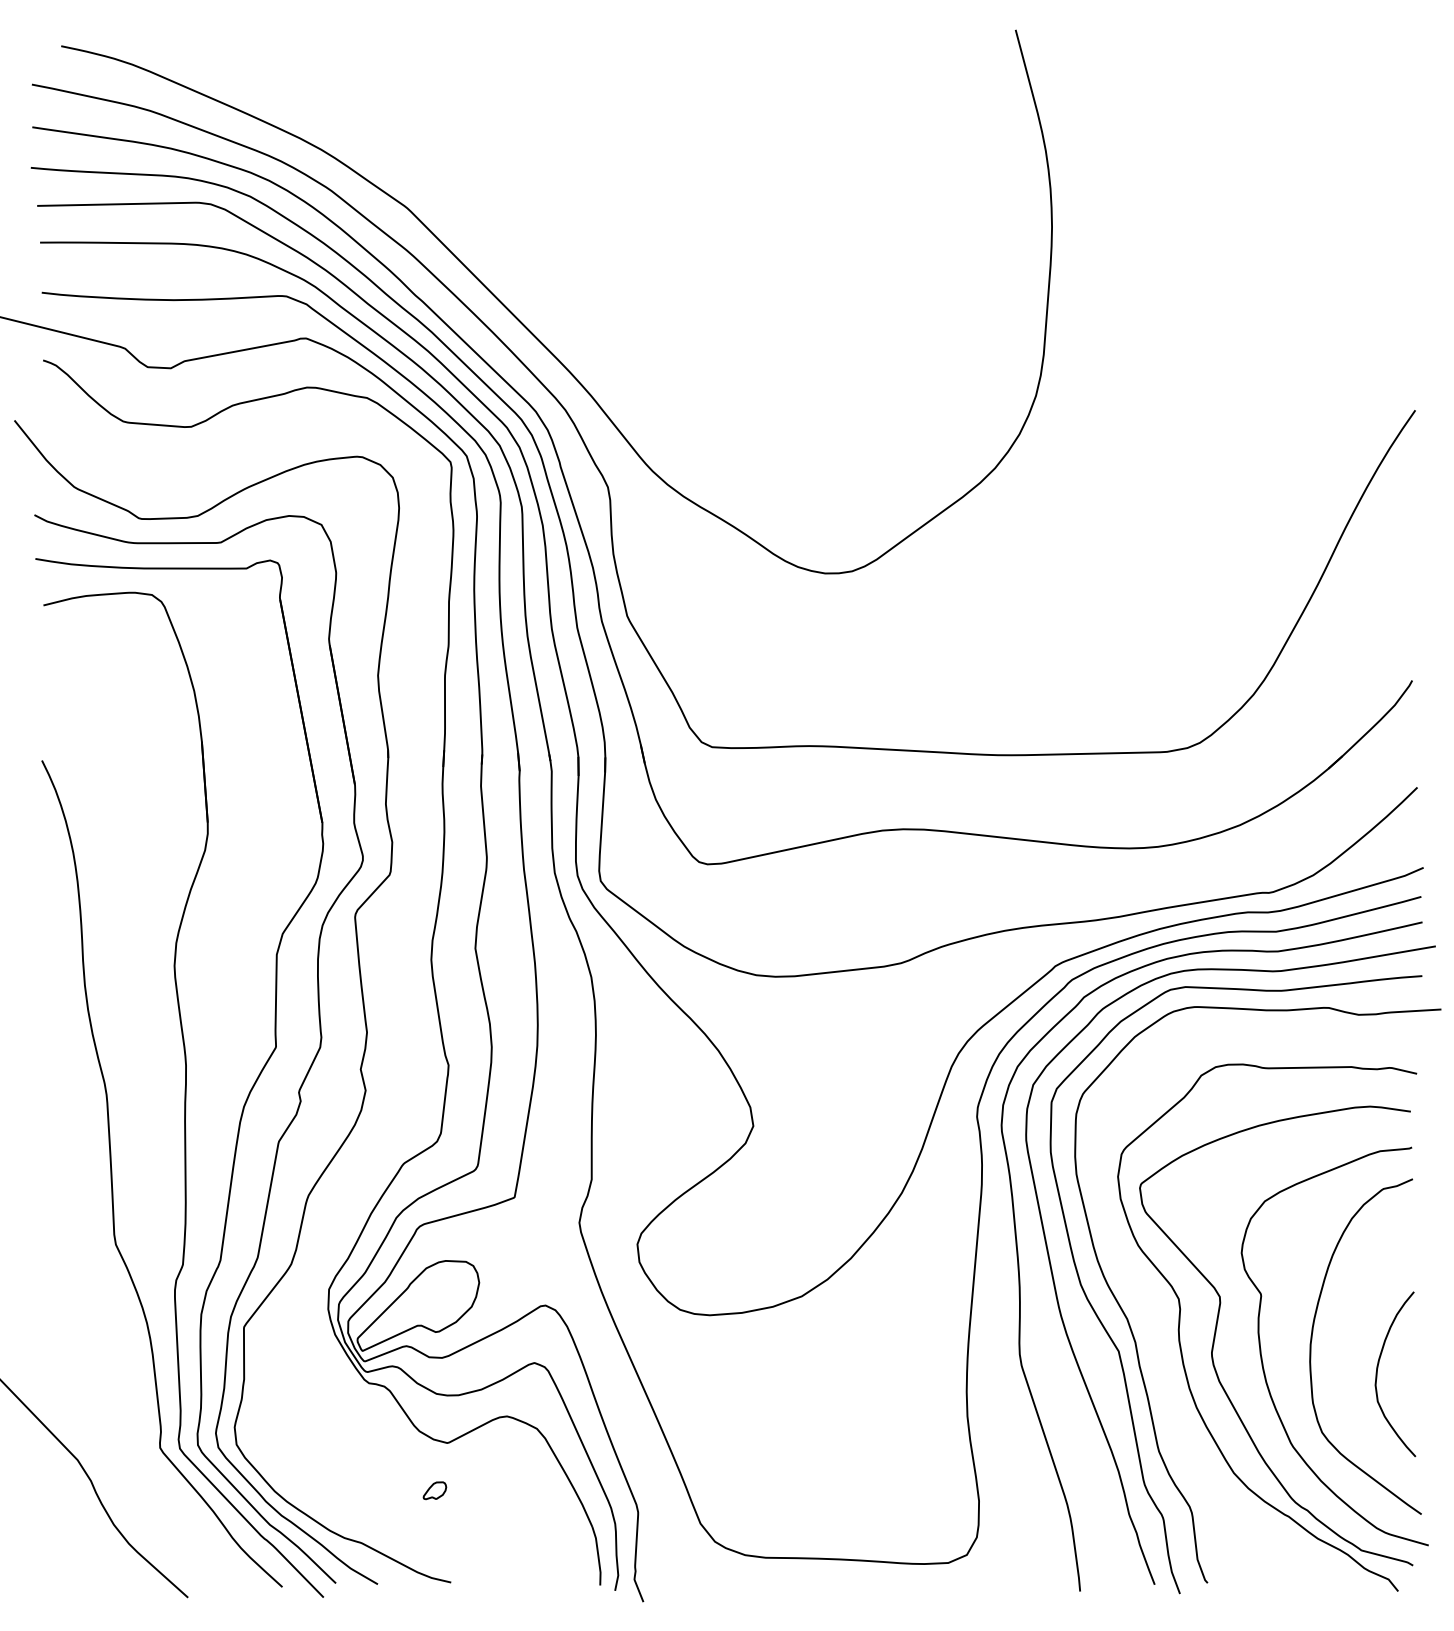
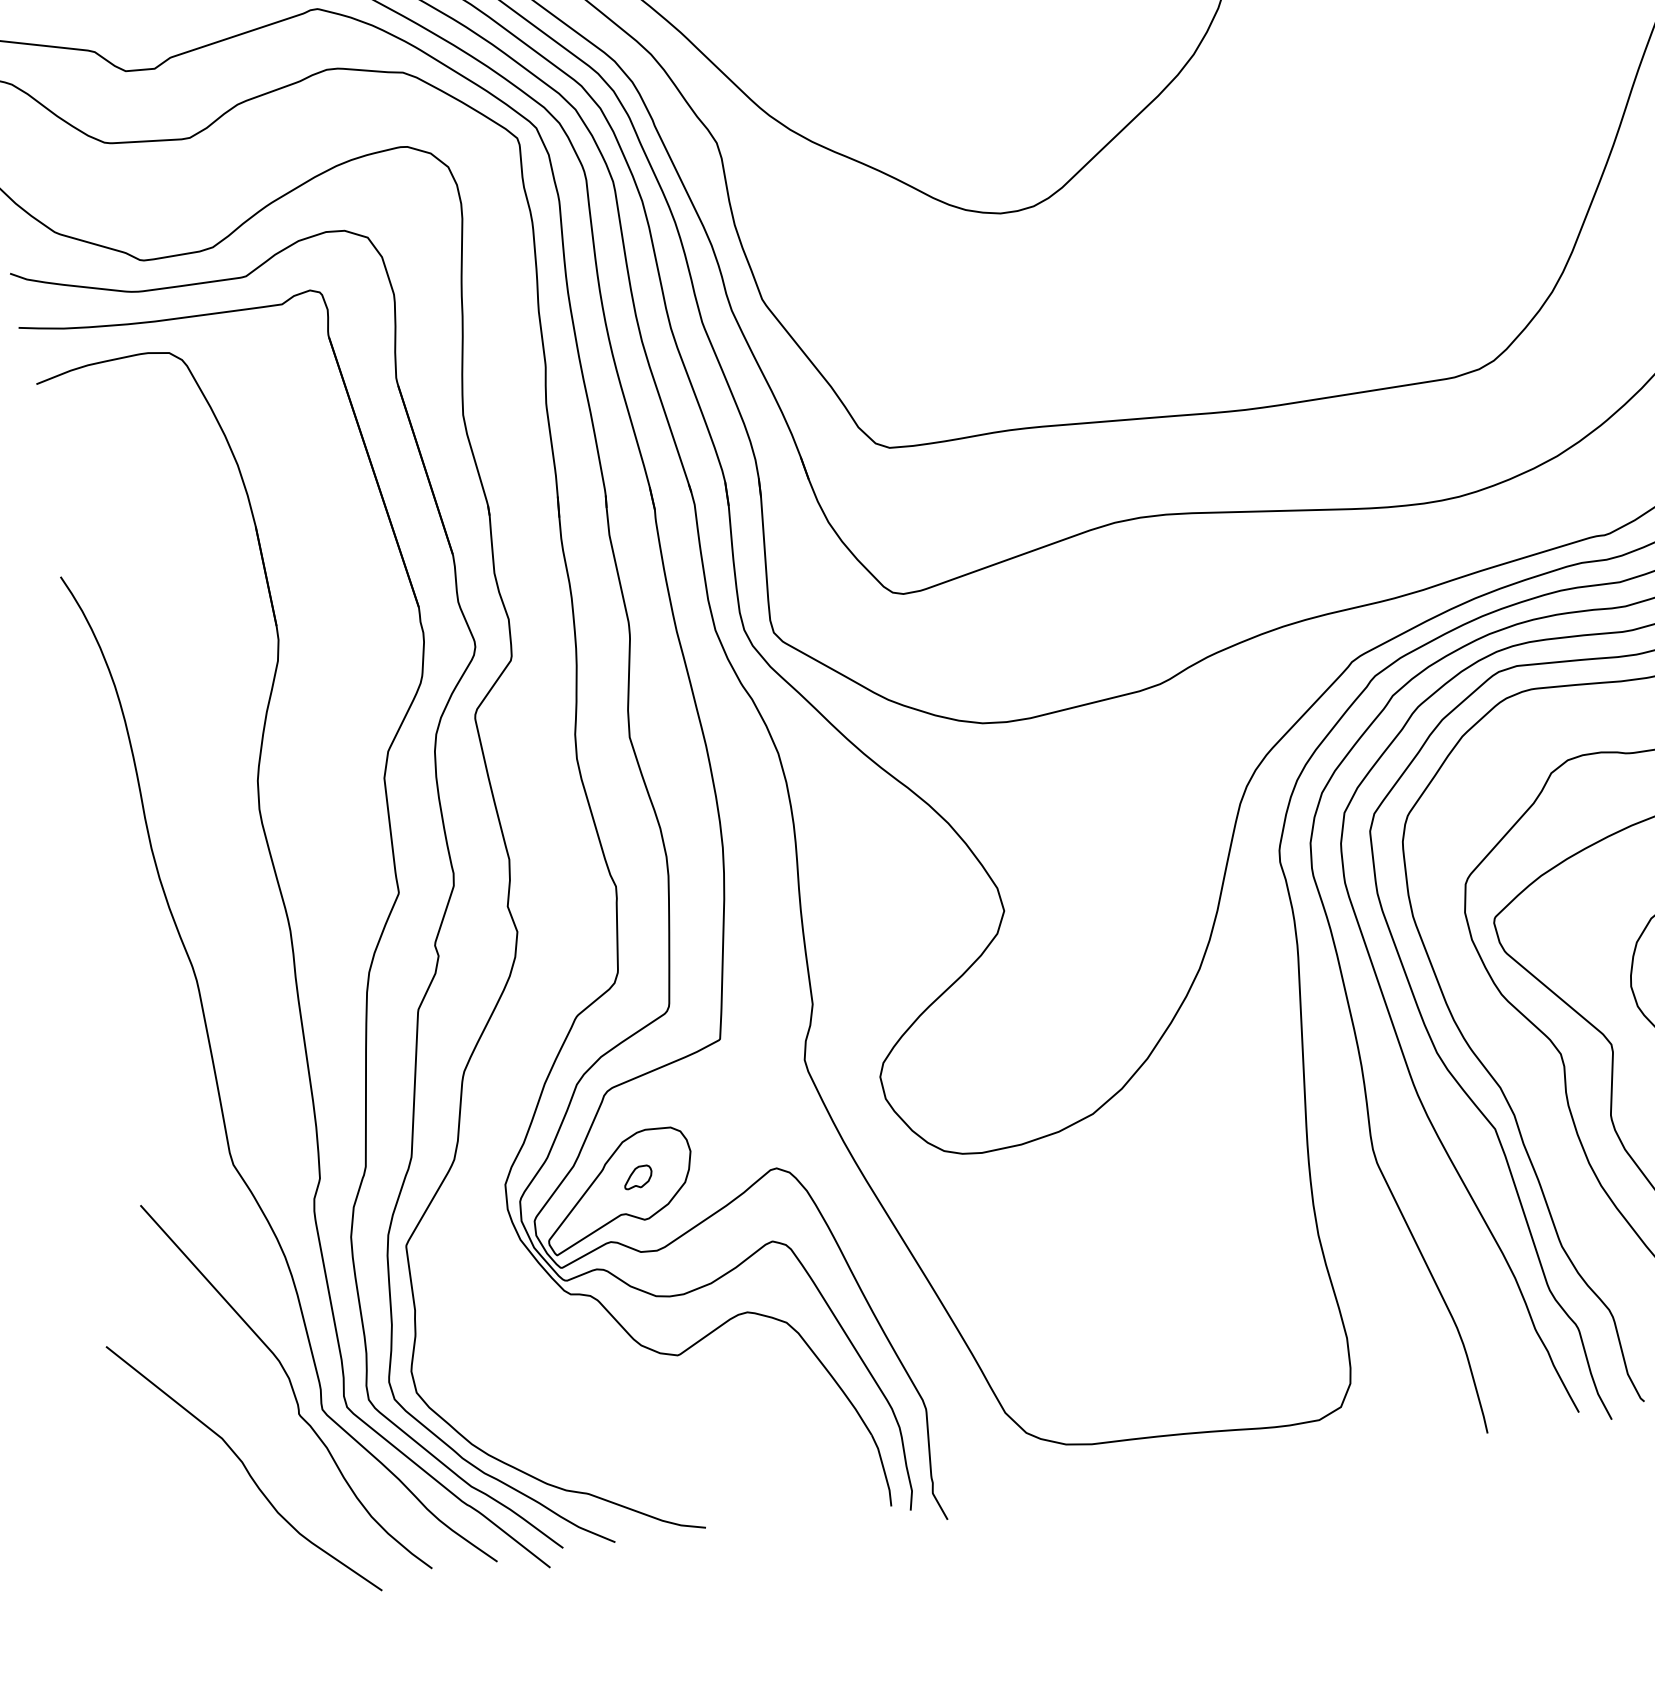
curve: (136, 1423) -> (288, 1383), added
part: (434, 1490) -> (637, 1177), moved

